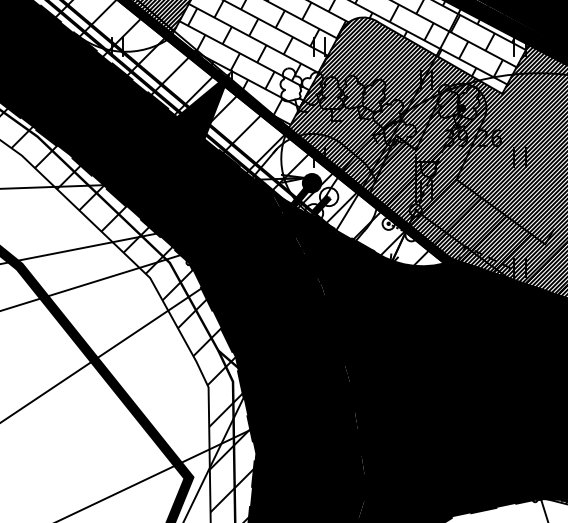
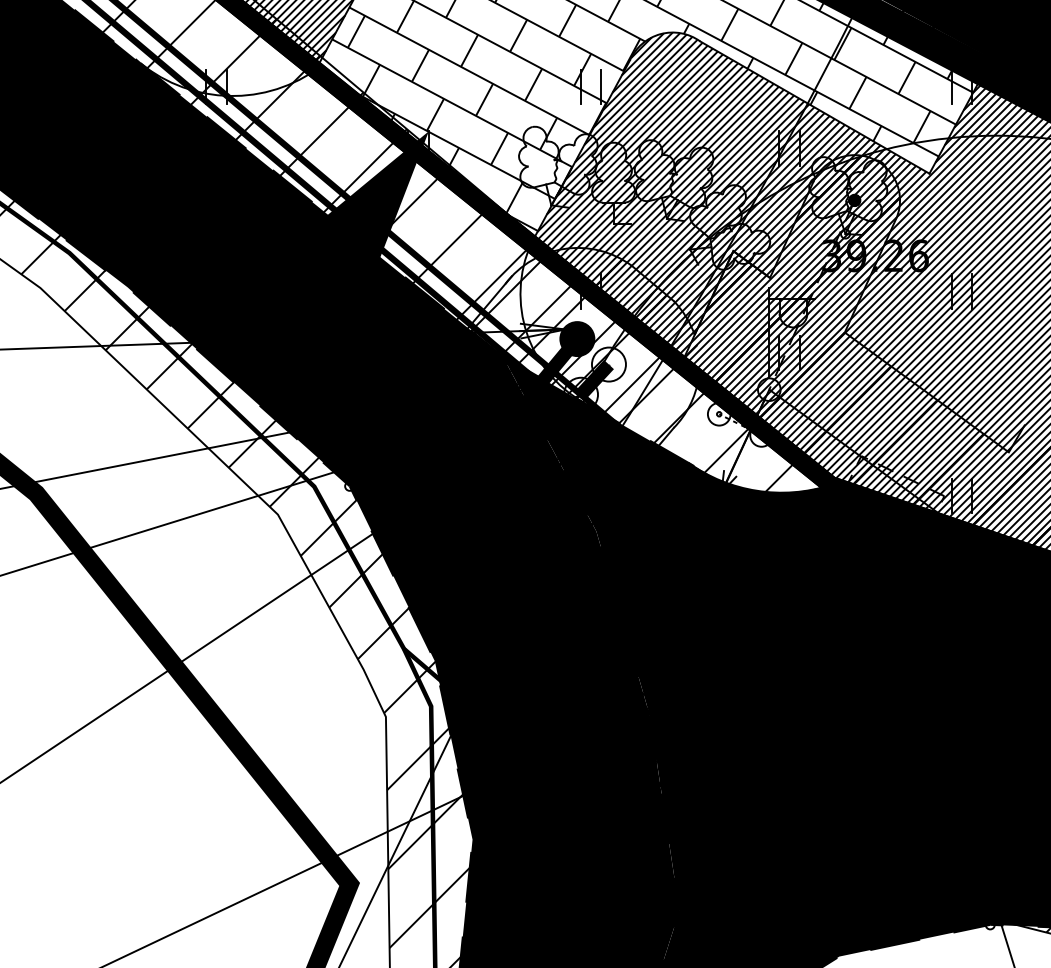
hatch: (305, 203) -> (565, 376), added

